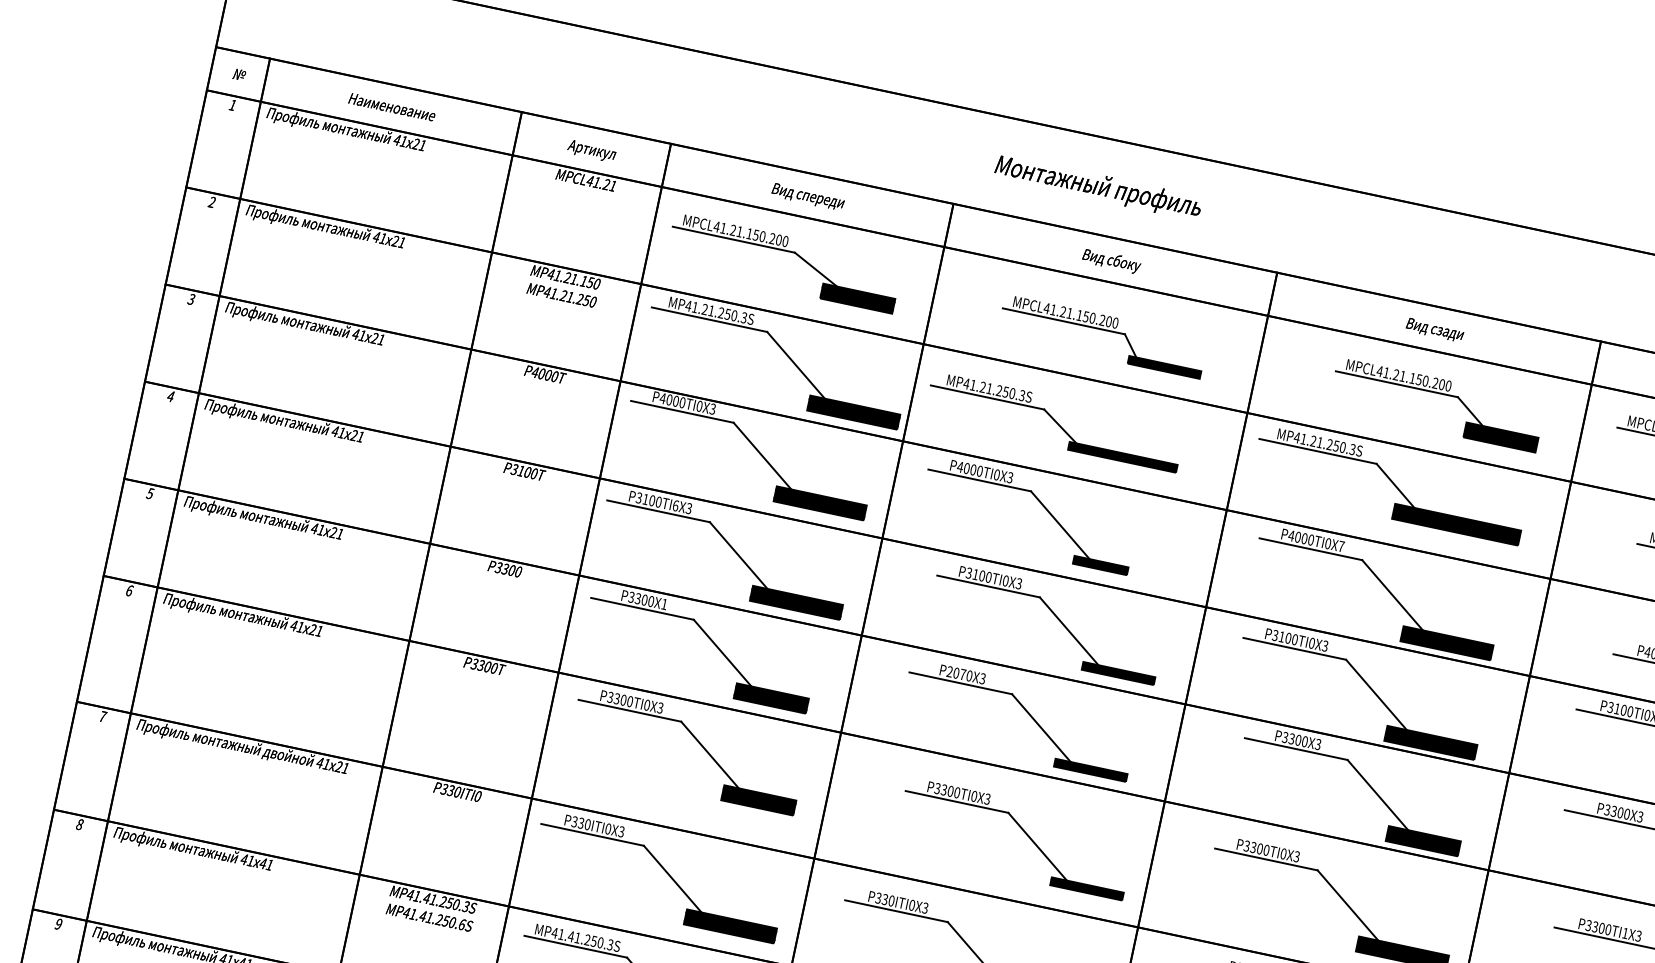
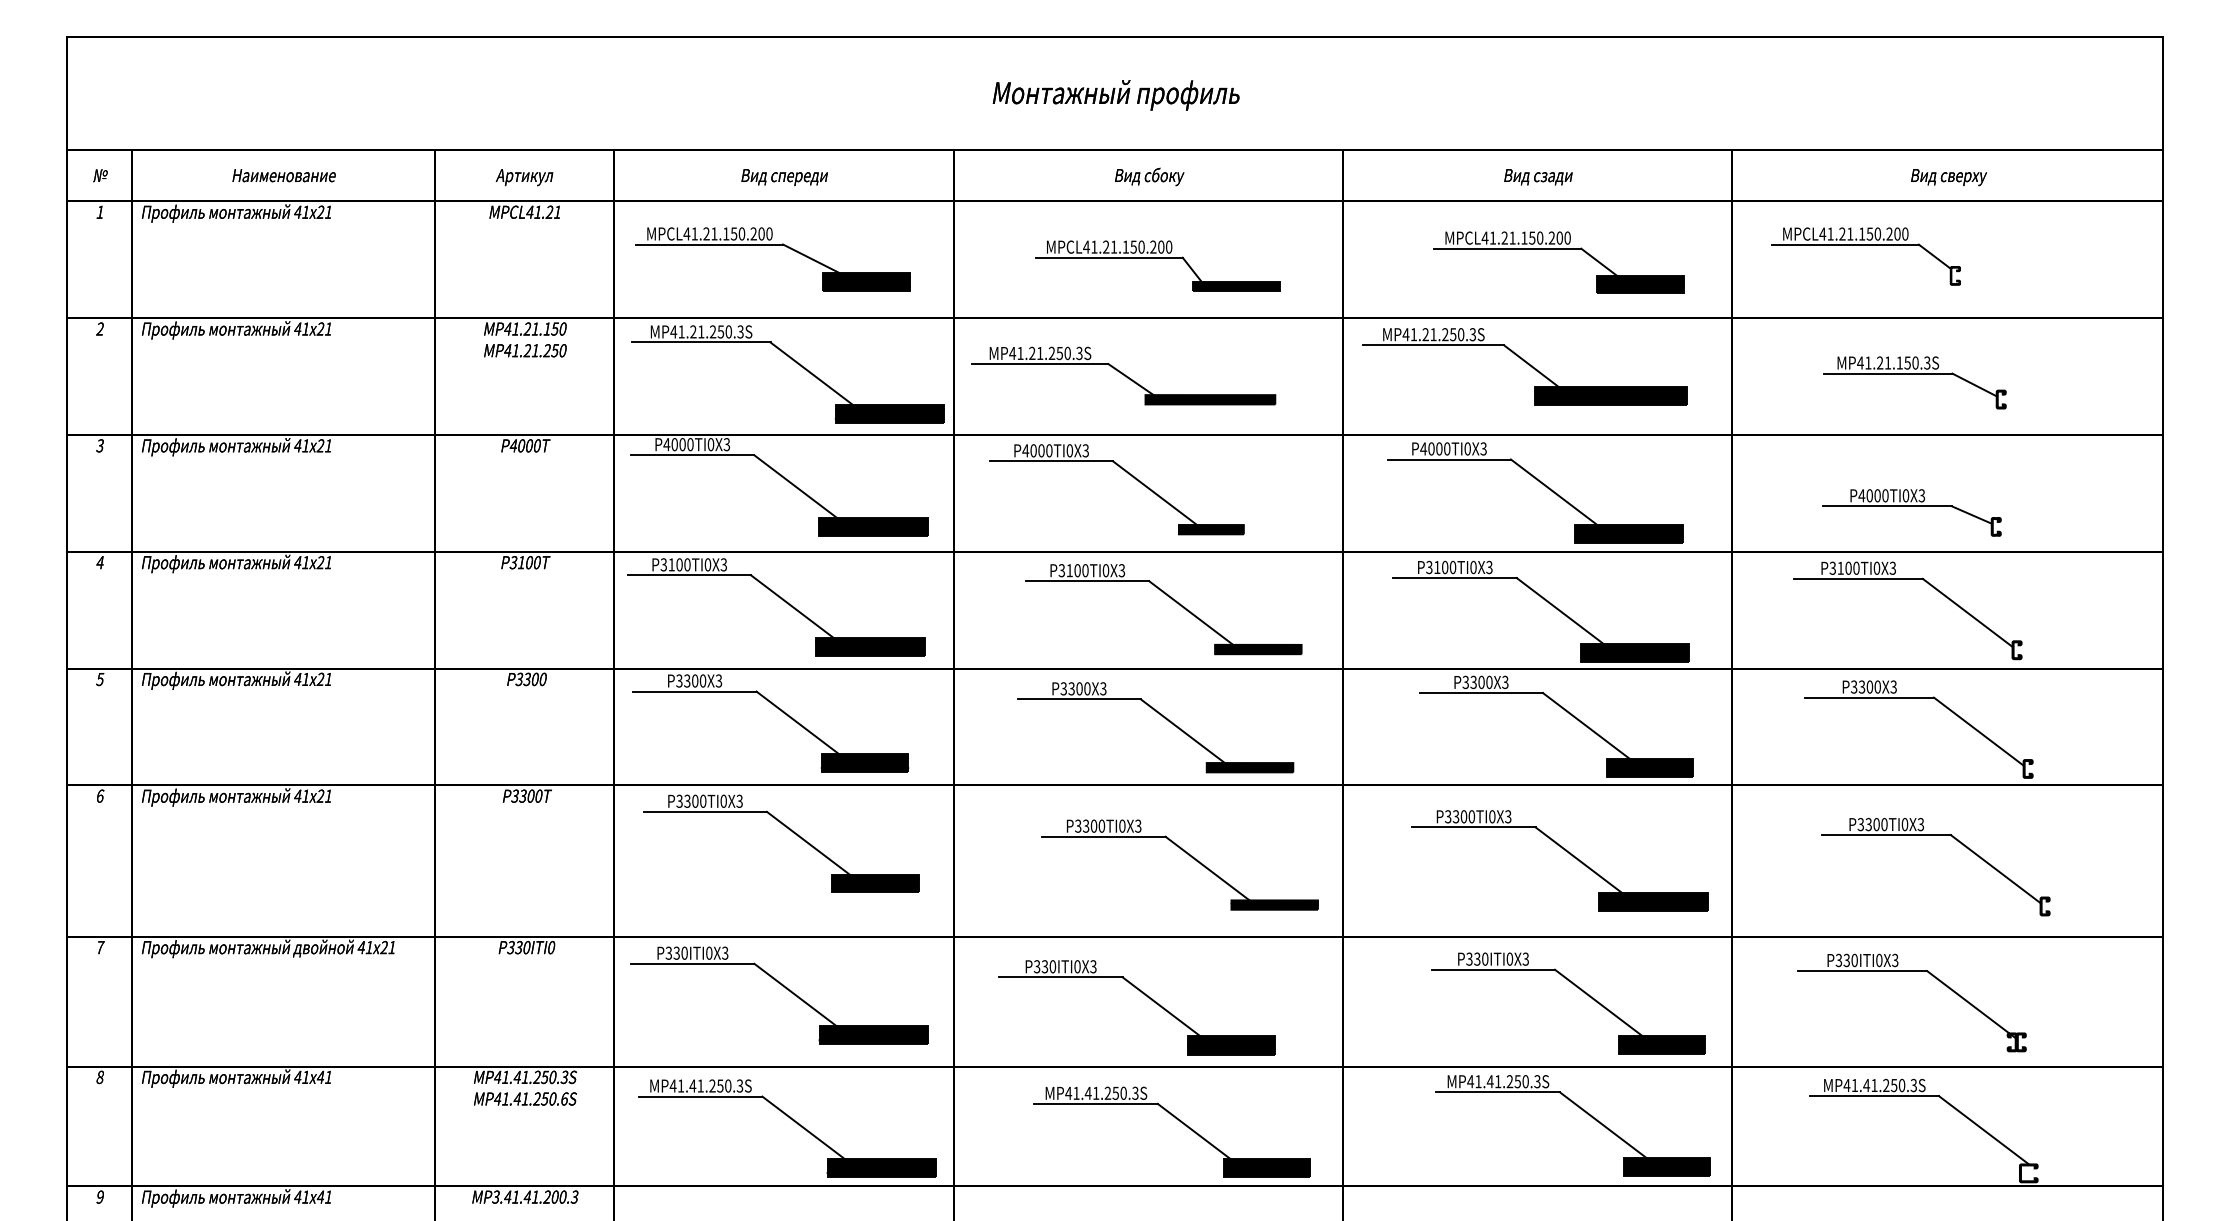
text: (675, 505) -> (707, 564), P3100TI6X3 -> P3100TI0X3
text: (1341, 546) -> (1483, 448), P4000TI0X7 -> P4000TI0X3
text: (664, 603) -> (718, 680), P3300X1 -> P3300X3
text: (956, 672) -> (1071, 688), P2070X3 -> P3300X3
text: (1624, 933) -> (1904, 824), P3300TI1X3 -> P3300TI0X3

